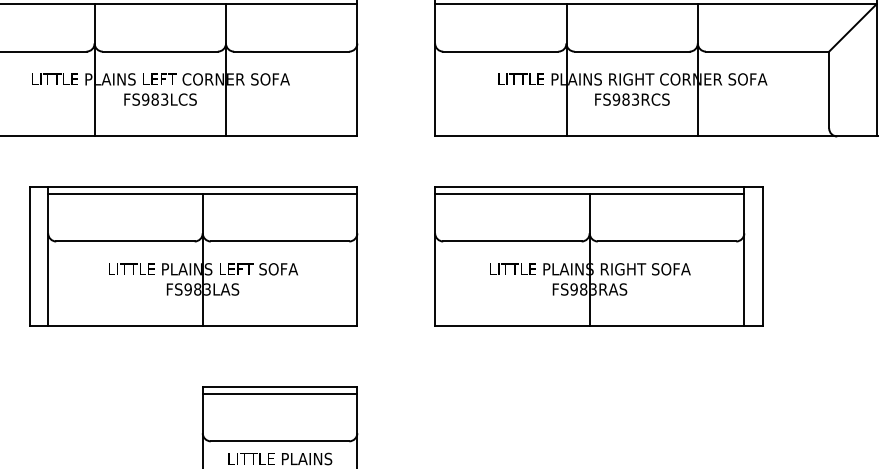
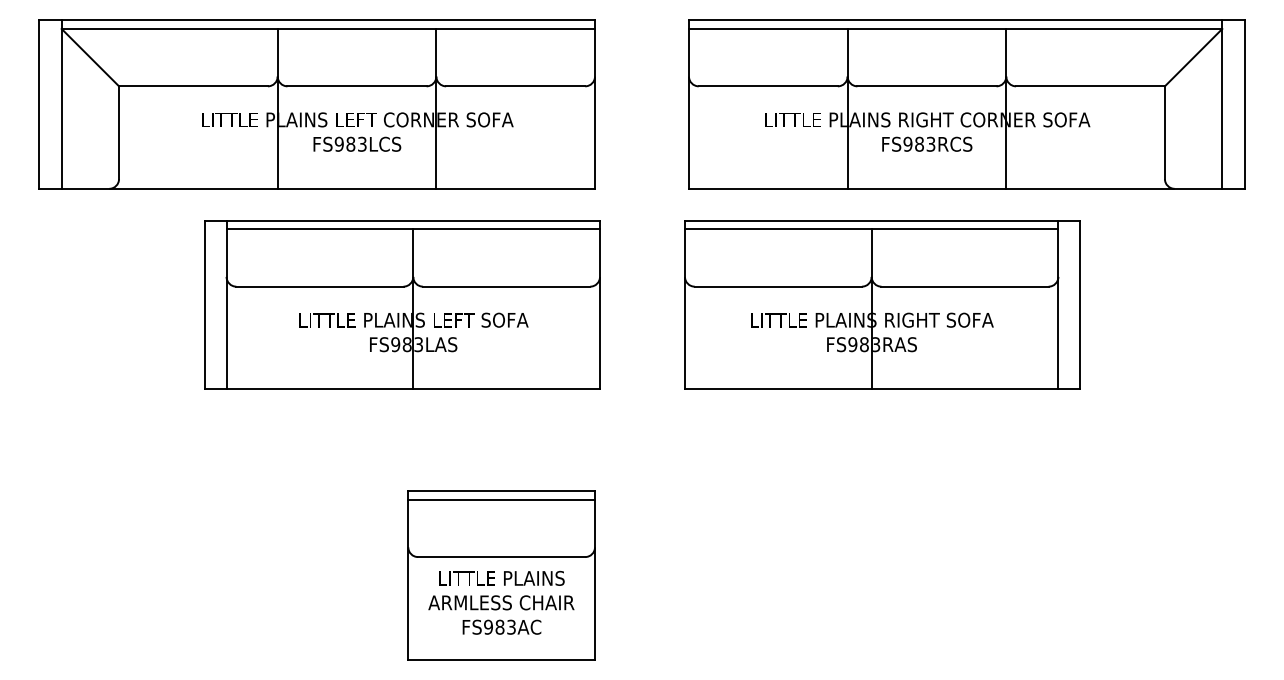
part: (193, 256) -> (402, 304), moved
part: (598, 256) -> (882, 304), moved

